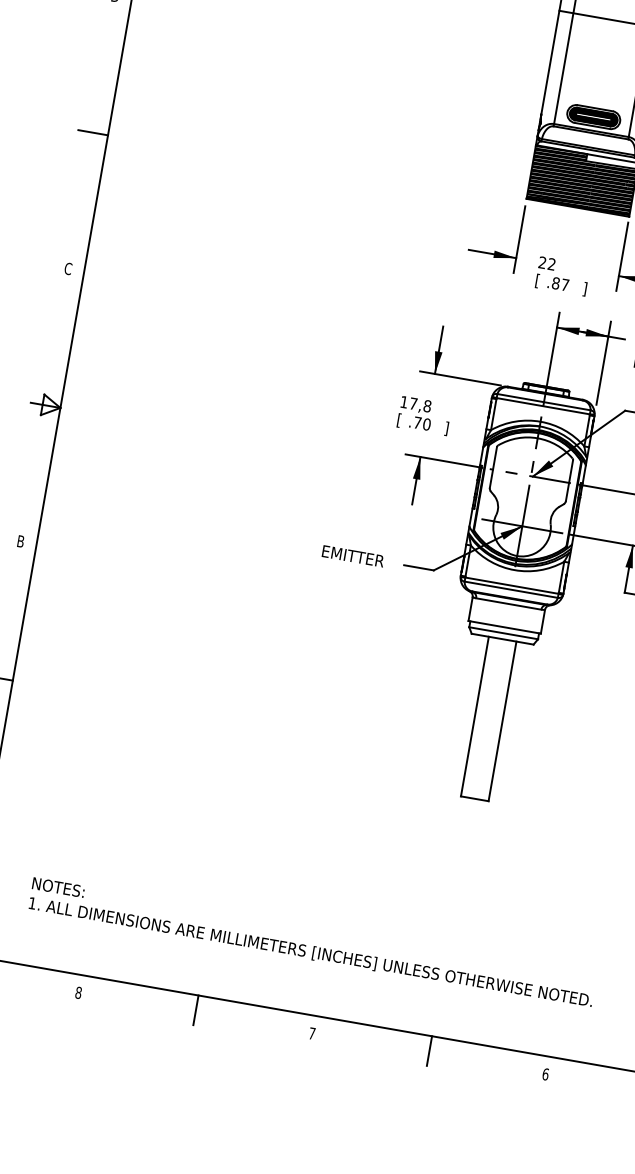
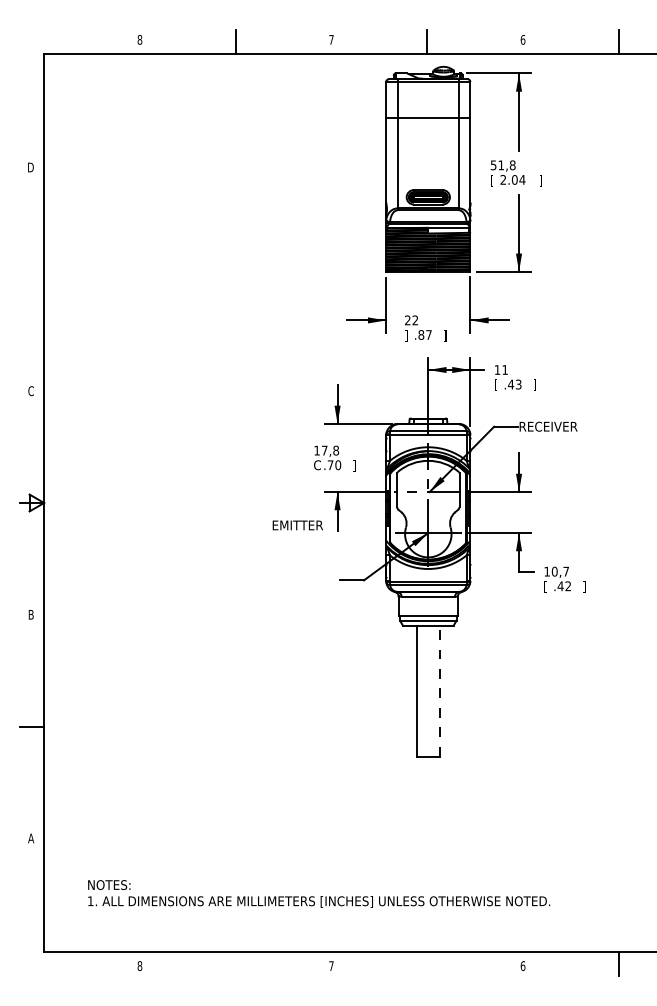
line: (92, 132) -> (31, 279), removed
text: (537, 280) -> (406, 335), [ -> ]
text: (401, 420) -> (317, 465), [ -> C
text: (352, 556) -> (297, 525), moved
line: (502, 720) -> (439, 690), solid -> dashed
line: (195, 1010) -> (235, 963), removed
line: (429, 1050) -> (427, 963), removed

